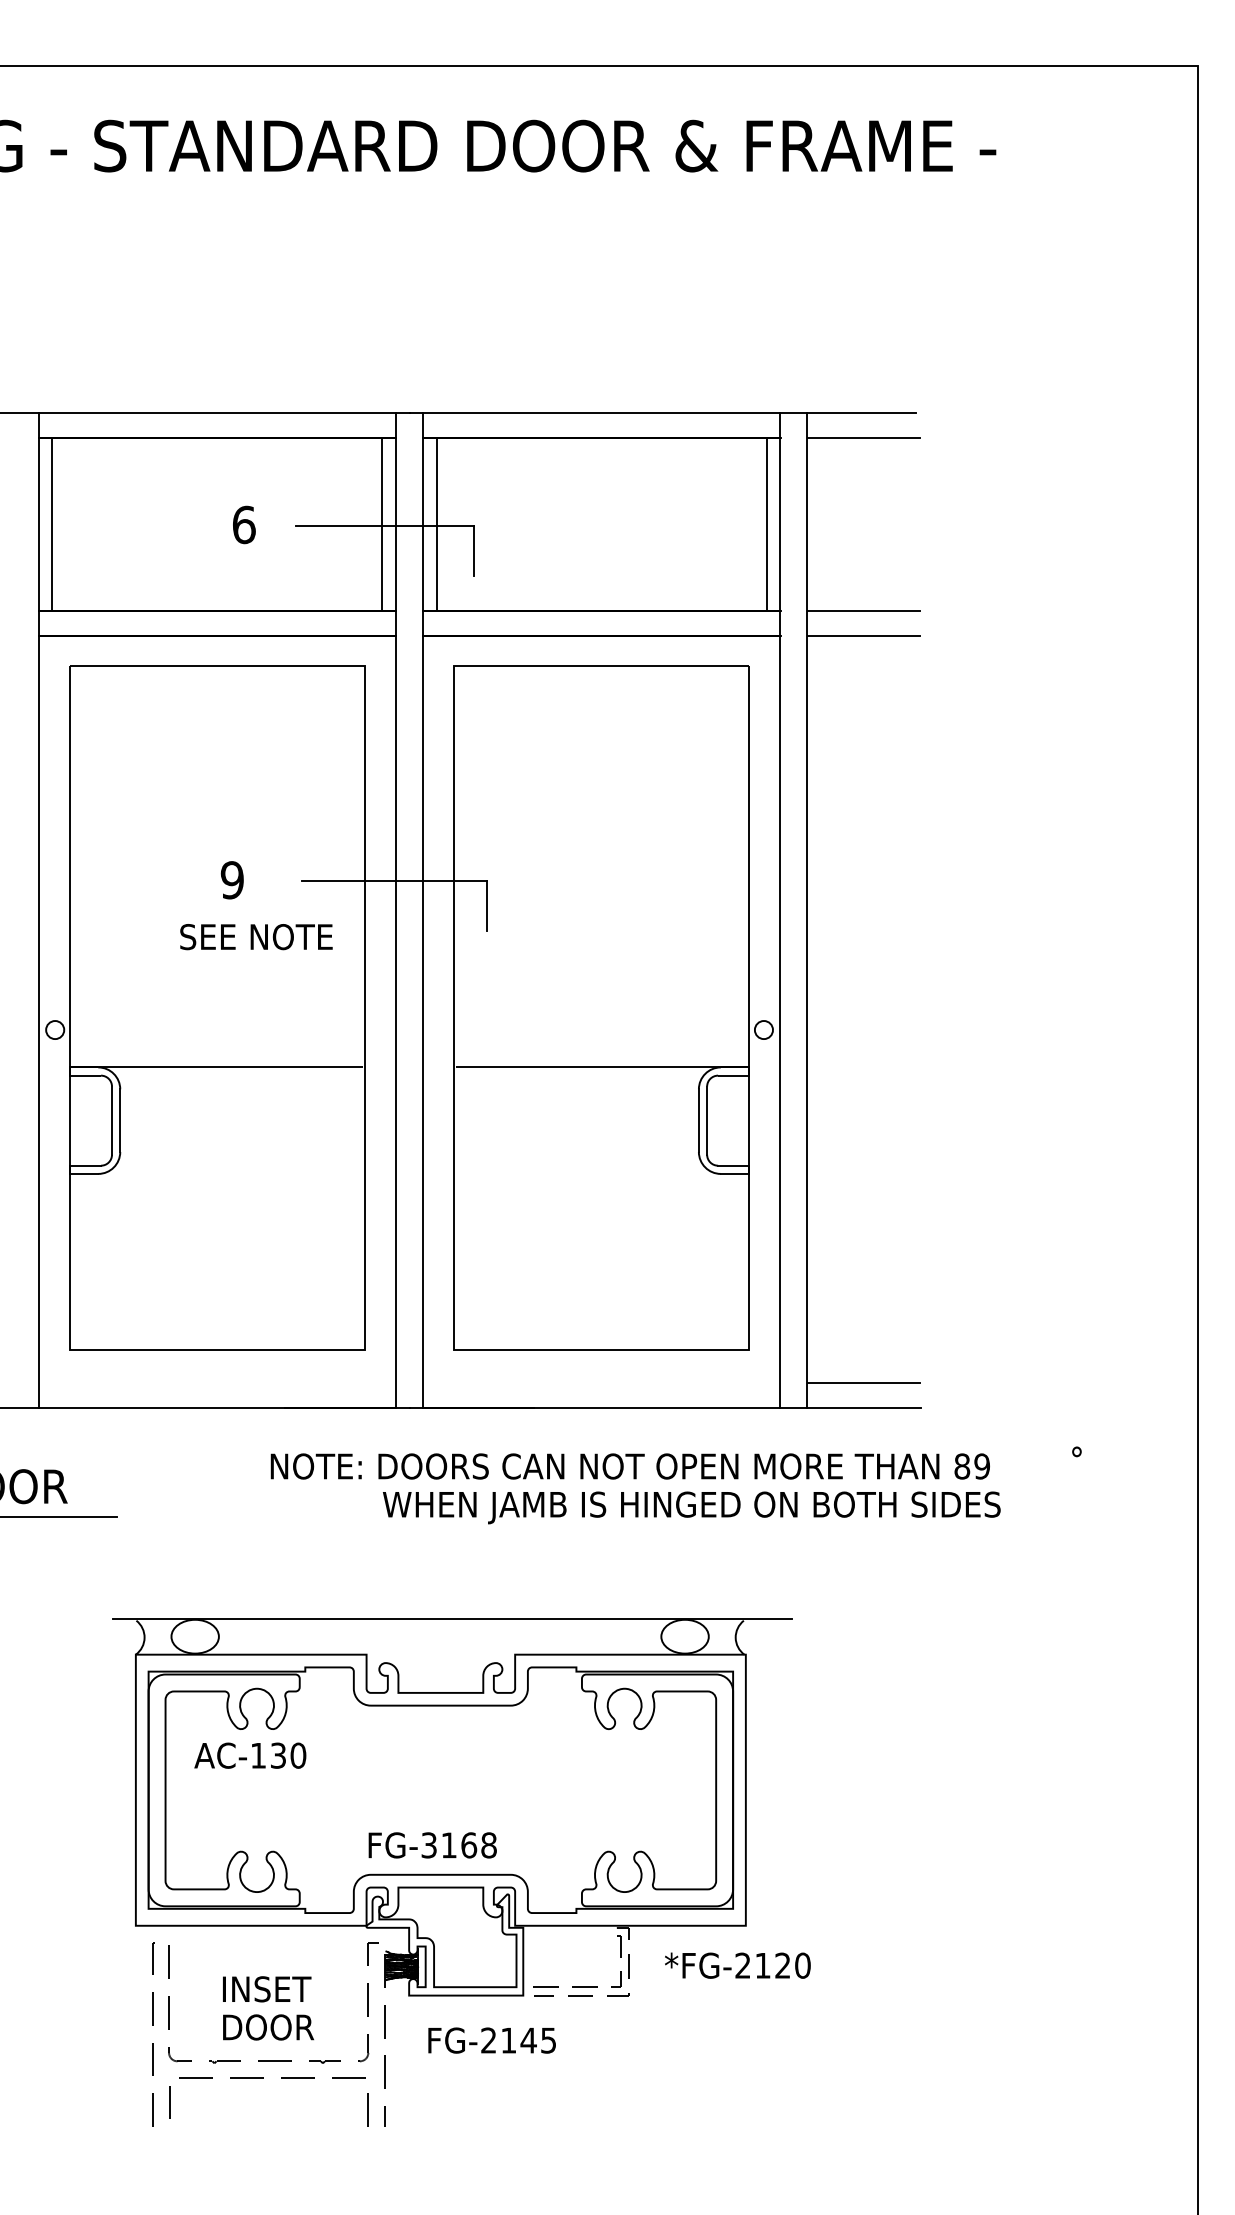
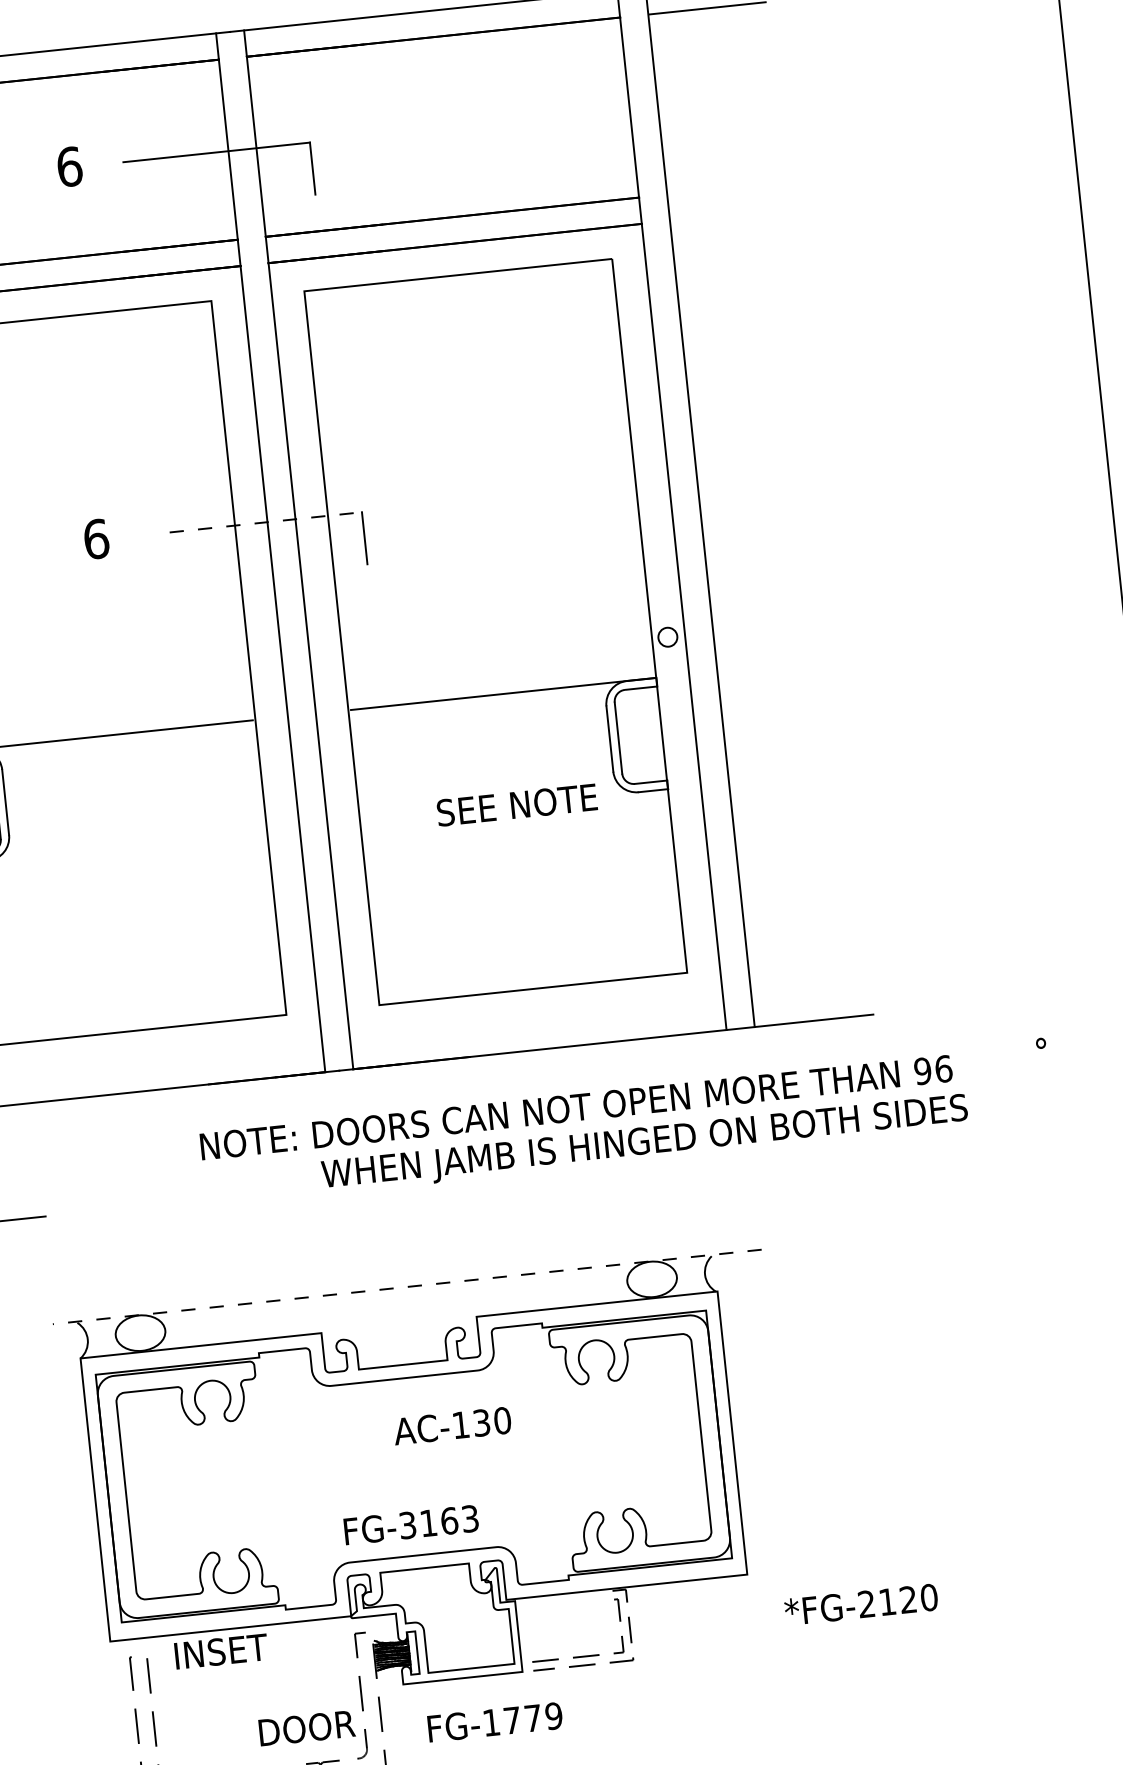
line: (382, 524) -> (214, 151), removed
line: (436, 524) -> (270, 145), removed
line: (766, 524) -> (615, 109), removed
line: (863, 610) -> (725, 188), removed
line: (863, 635) -> (728, 214), removed
text: (232, 880) -> (96, 539), 9 -> 6
line: (395, 881) -> (266, 522), solid -> dashed
text: (256, 937) -> (517, 805), moved
line: (863, 1382) -> (810, 994), removed
text: (972, 1466) -> (933, 1070), 89 -> 96
line: (451, 1619) -> (406, 1287), solid -> dashed
text: (250, 1755) -> (452, 1425), moved
text: (488, 1845) -> (469, 1519), FG-3168 -> FG-3163
text: (737, 1965) -> (860, 1604), moved
text: (267, 1989) -> (221, 1651), moved
text: (268, 2027) -> (306, 1728), moved
text: (518, 2040) -> (522, 1719), FG-2145 -> FG-1779

